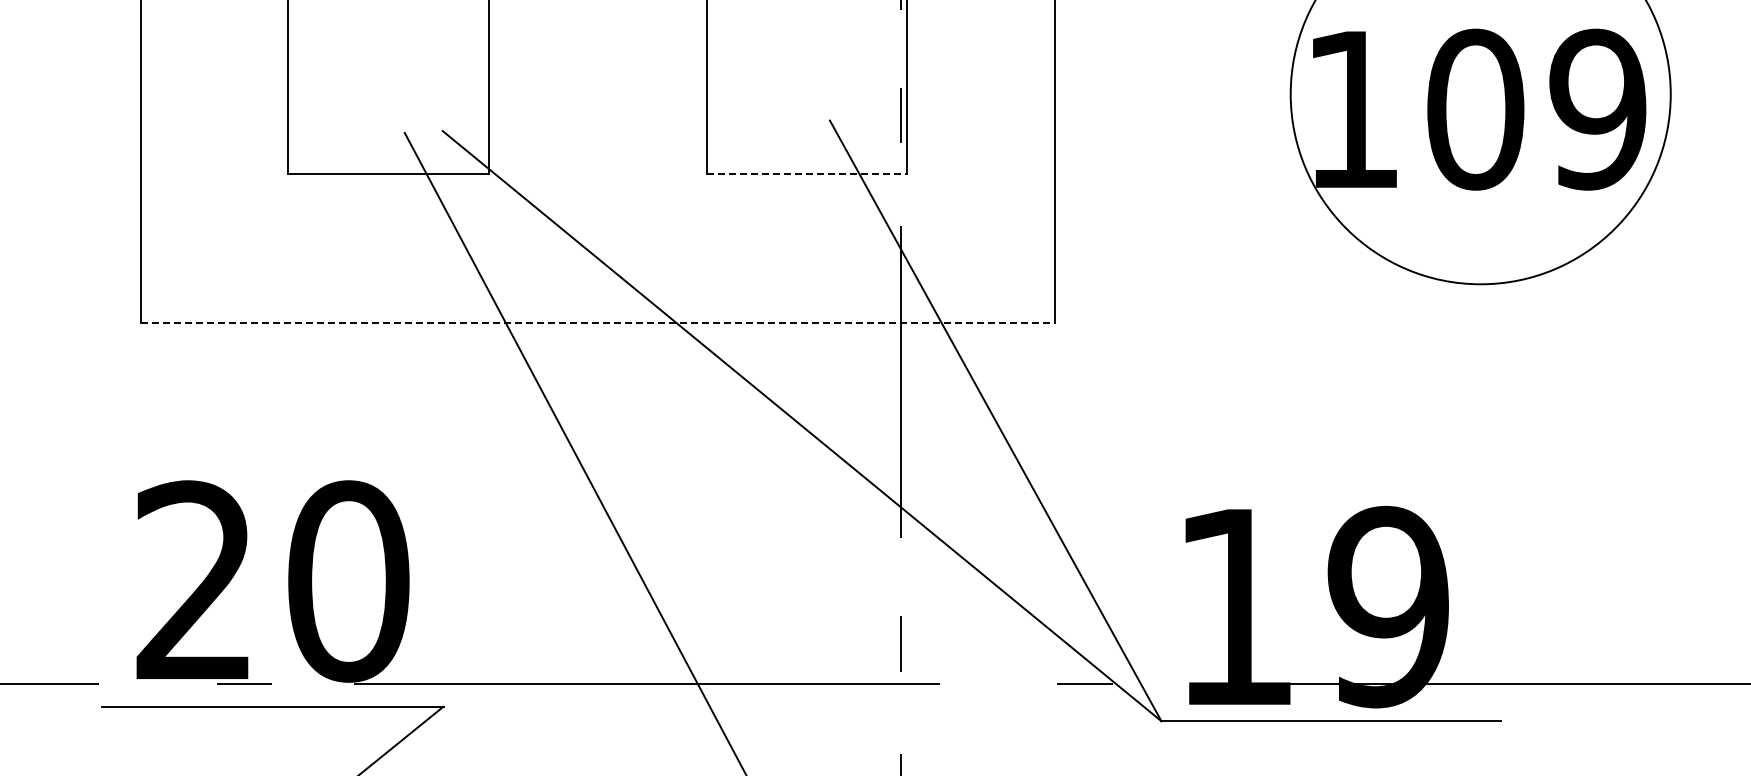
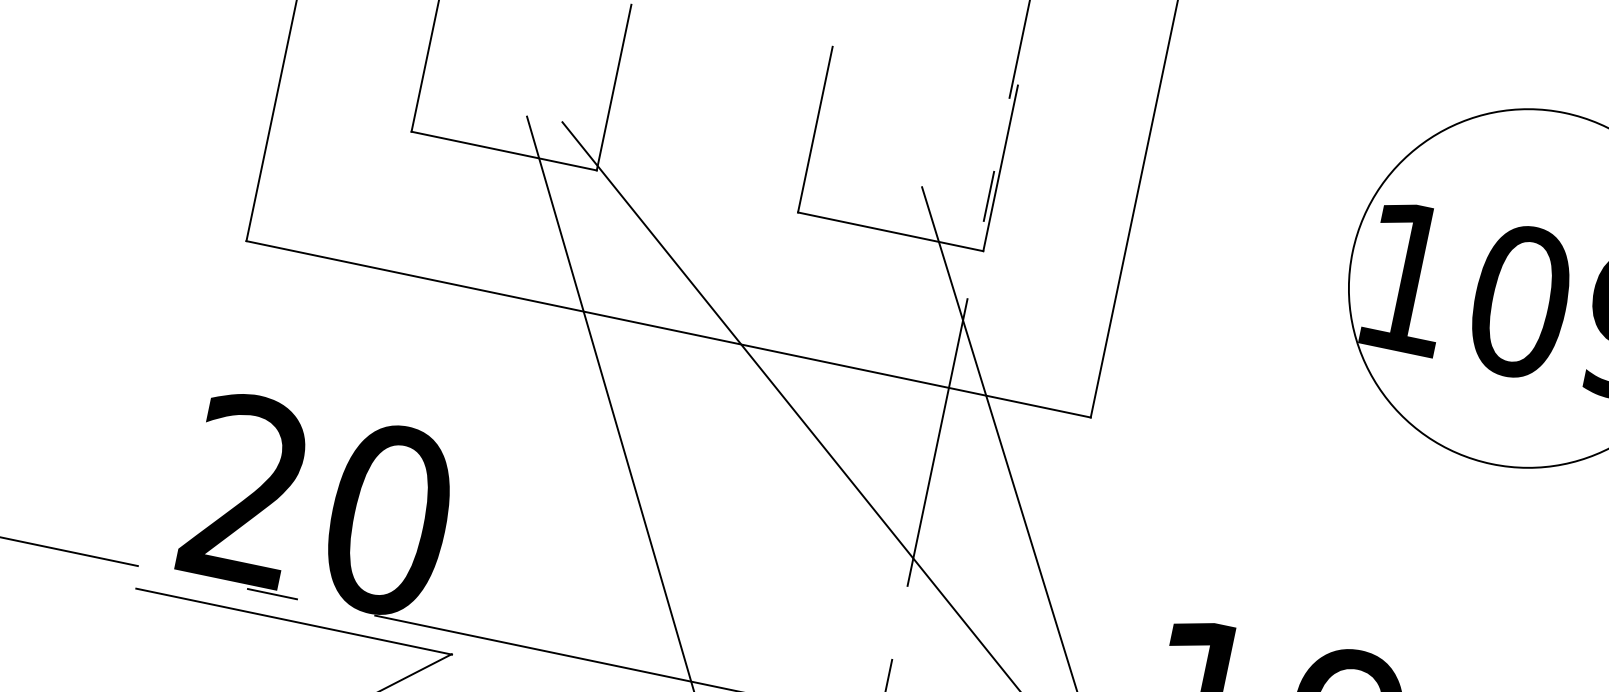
line: (807, 173) -> (891, 231), dashed -> solid
line: (598, 322) -> (669, 329), dashed -> solid

